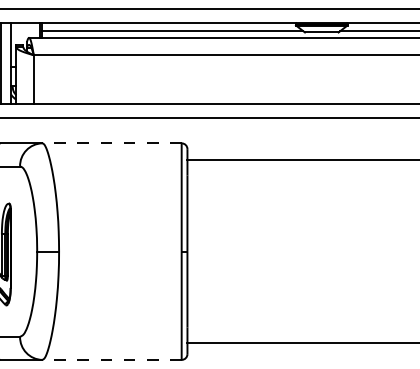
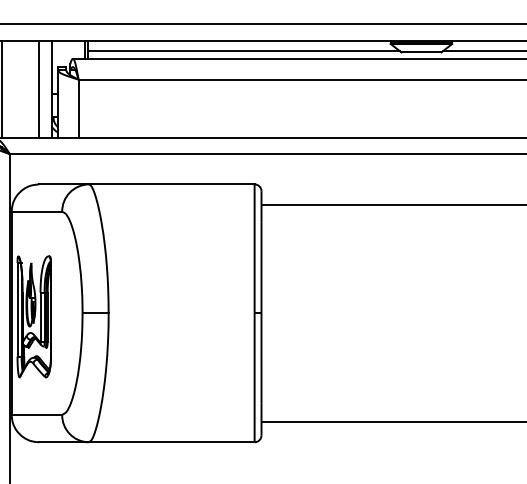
line: (111, 143) -> (171, 184), dashed -> solid
line: (111, 360) -> (171, 442), dashed -> solid

